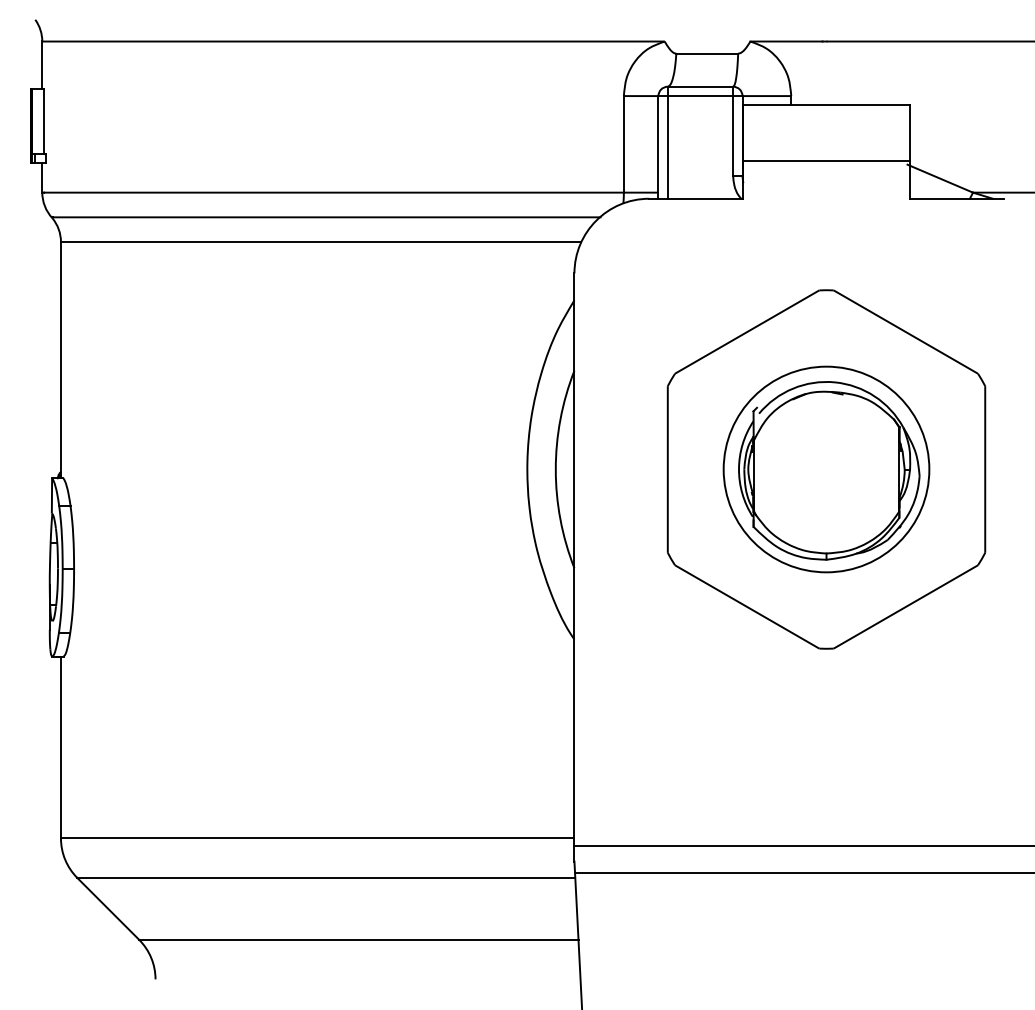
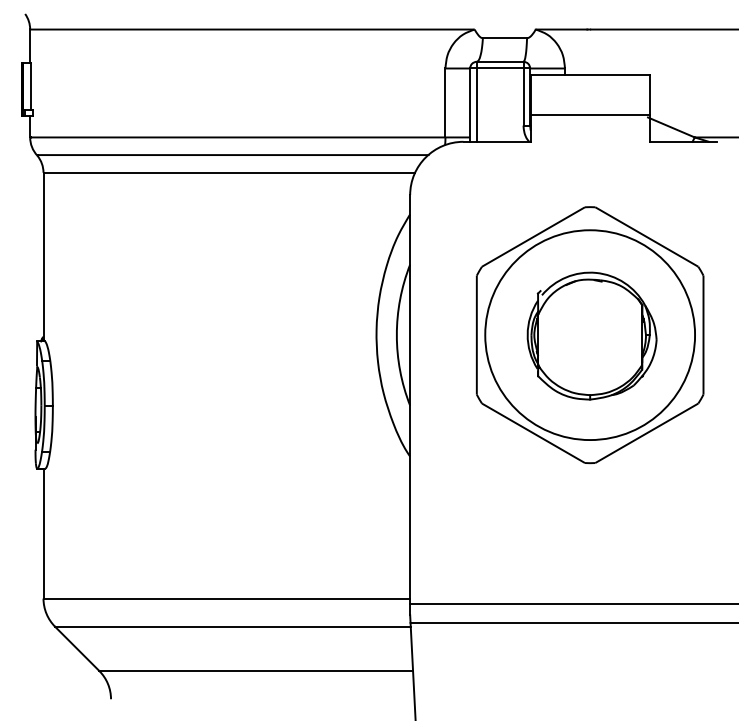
circle: (826, 469) -> (590, 335), size x1.43

